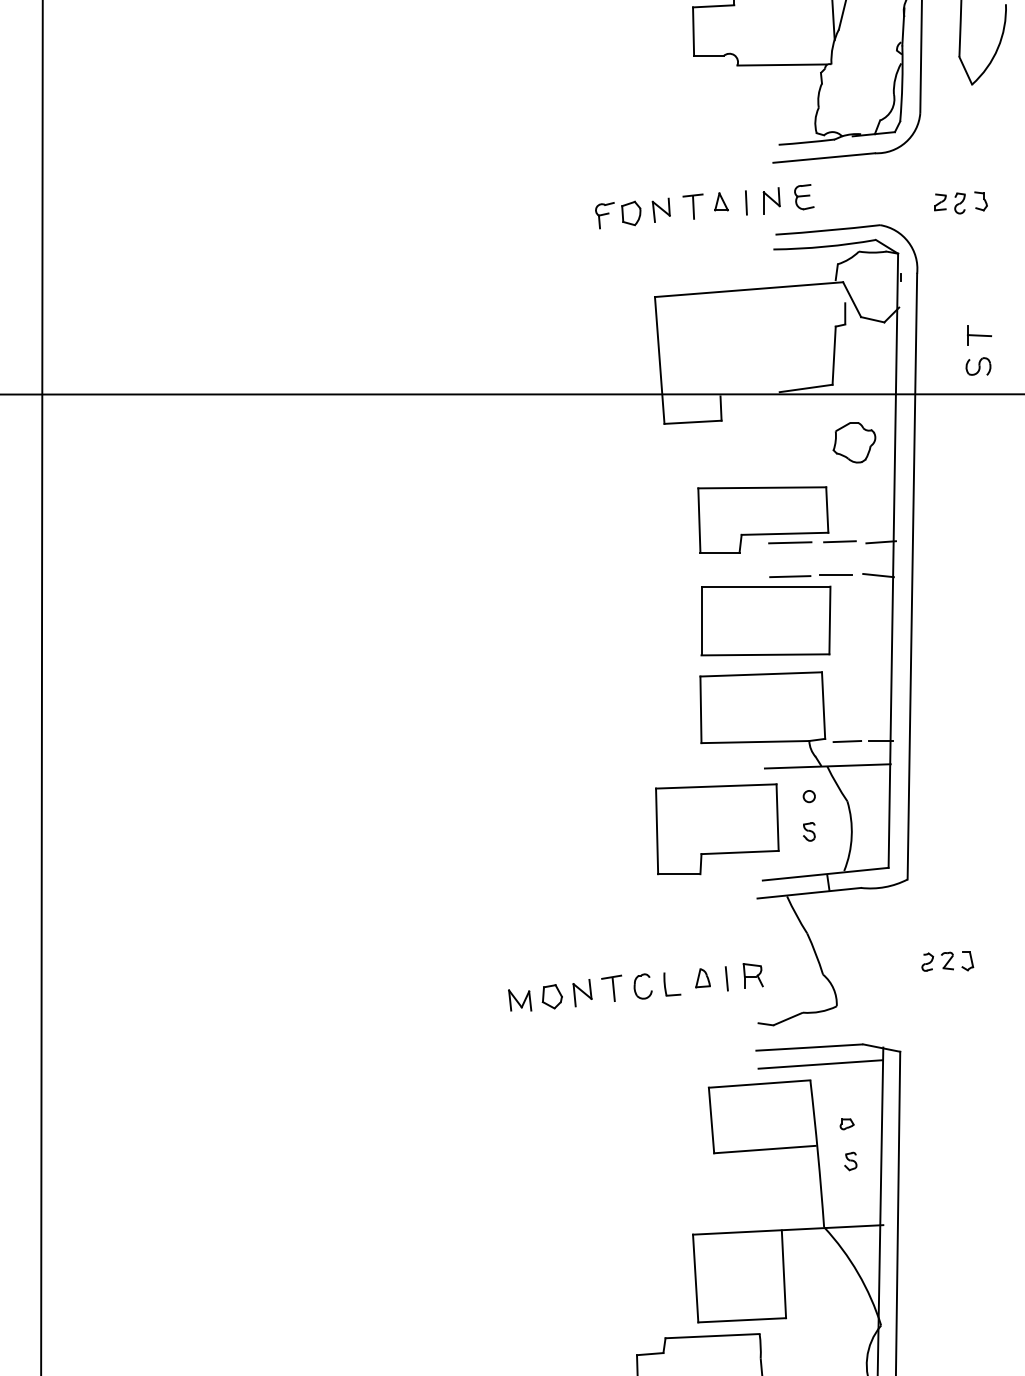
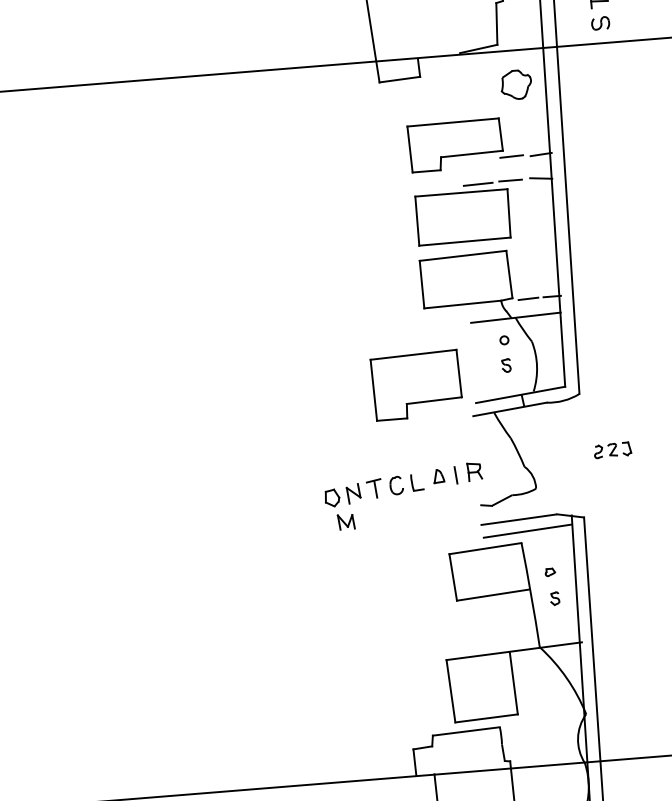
line: (790, 542) -> (476, 159), removed
part: (717, 829) -> (416, 385), moved
part: (520, 1000) -> (346, 522), moved

